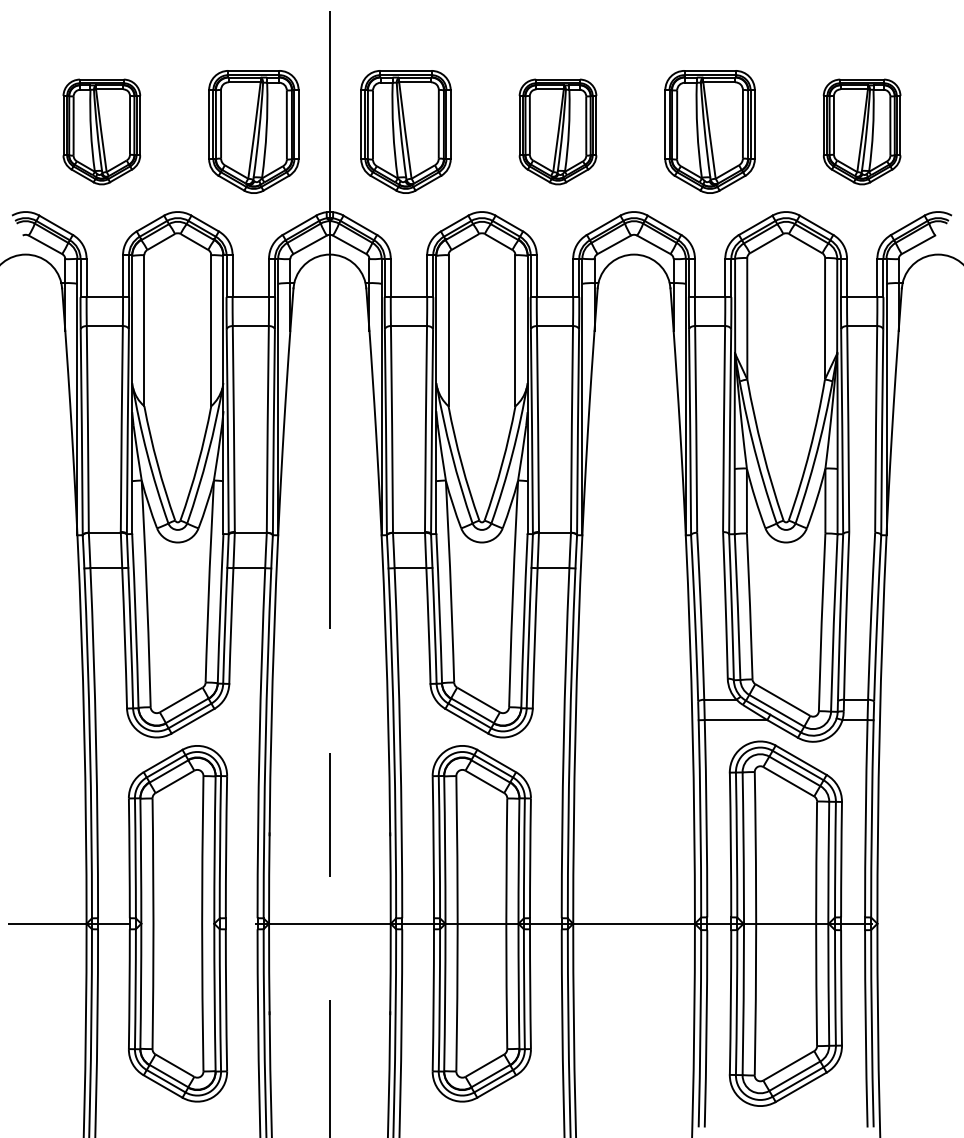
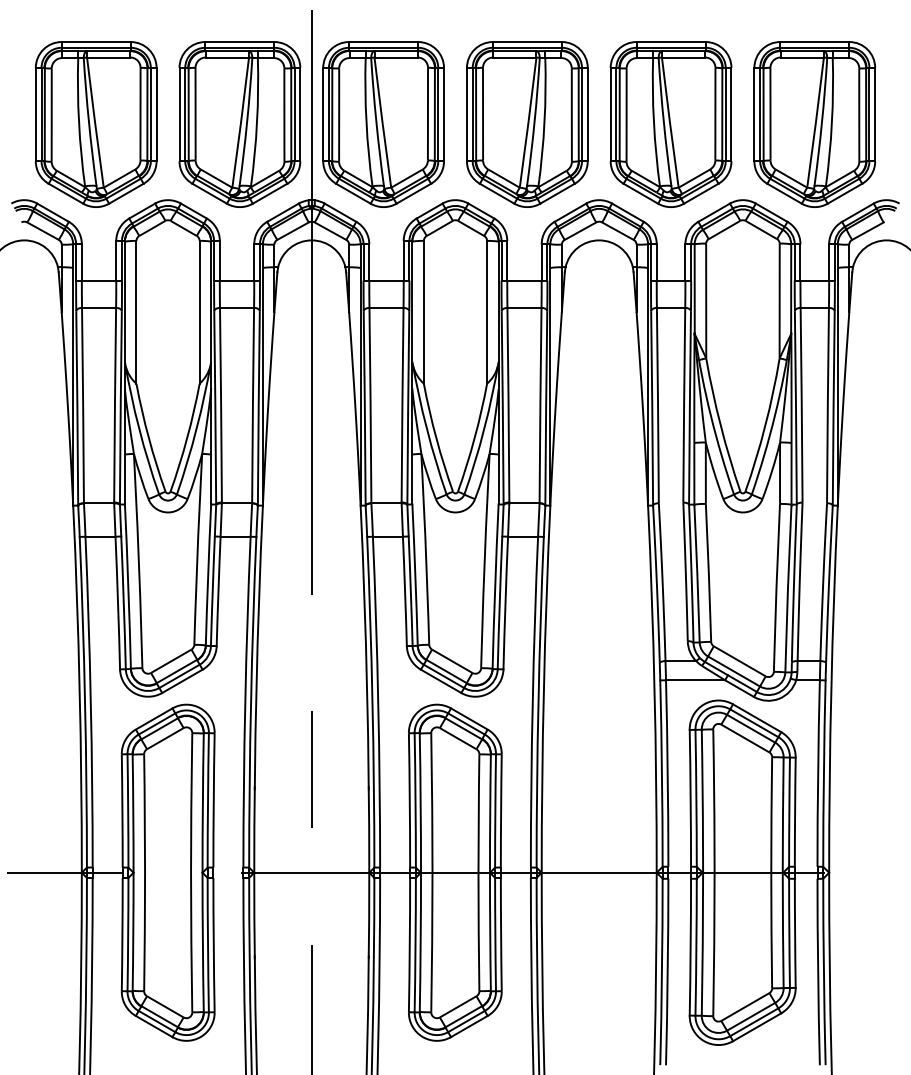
part: (101, 131) -> (95, 124), size x1.67
part: (253, 131) -> (239, 124), size x1.43
part: (405, 131) -> (383, 124), size x1.43
part: (557, 131) -> (526, 124), size x1.67
part: (709, 131) -> (670, 124), size x1.43
part: (861, 131) -> (814, 124), size x1.67

